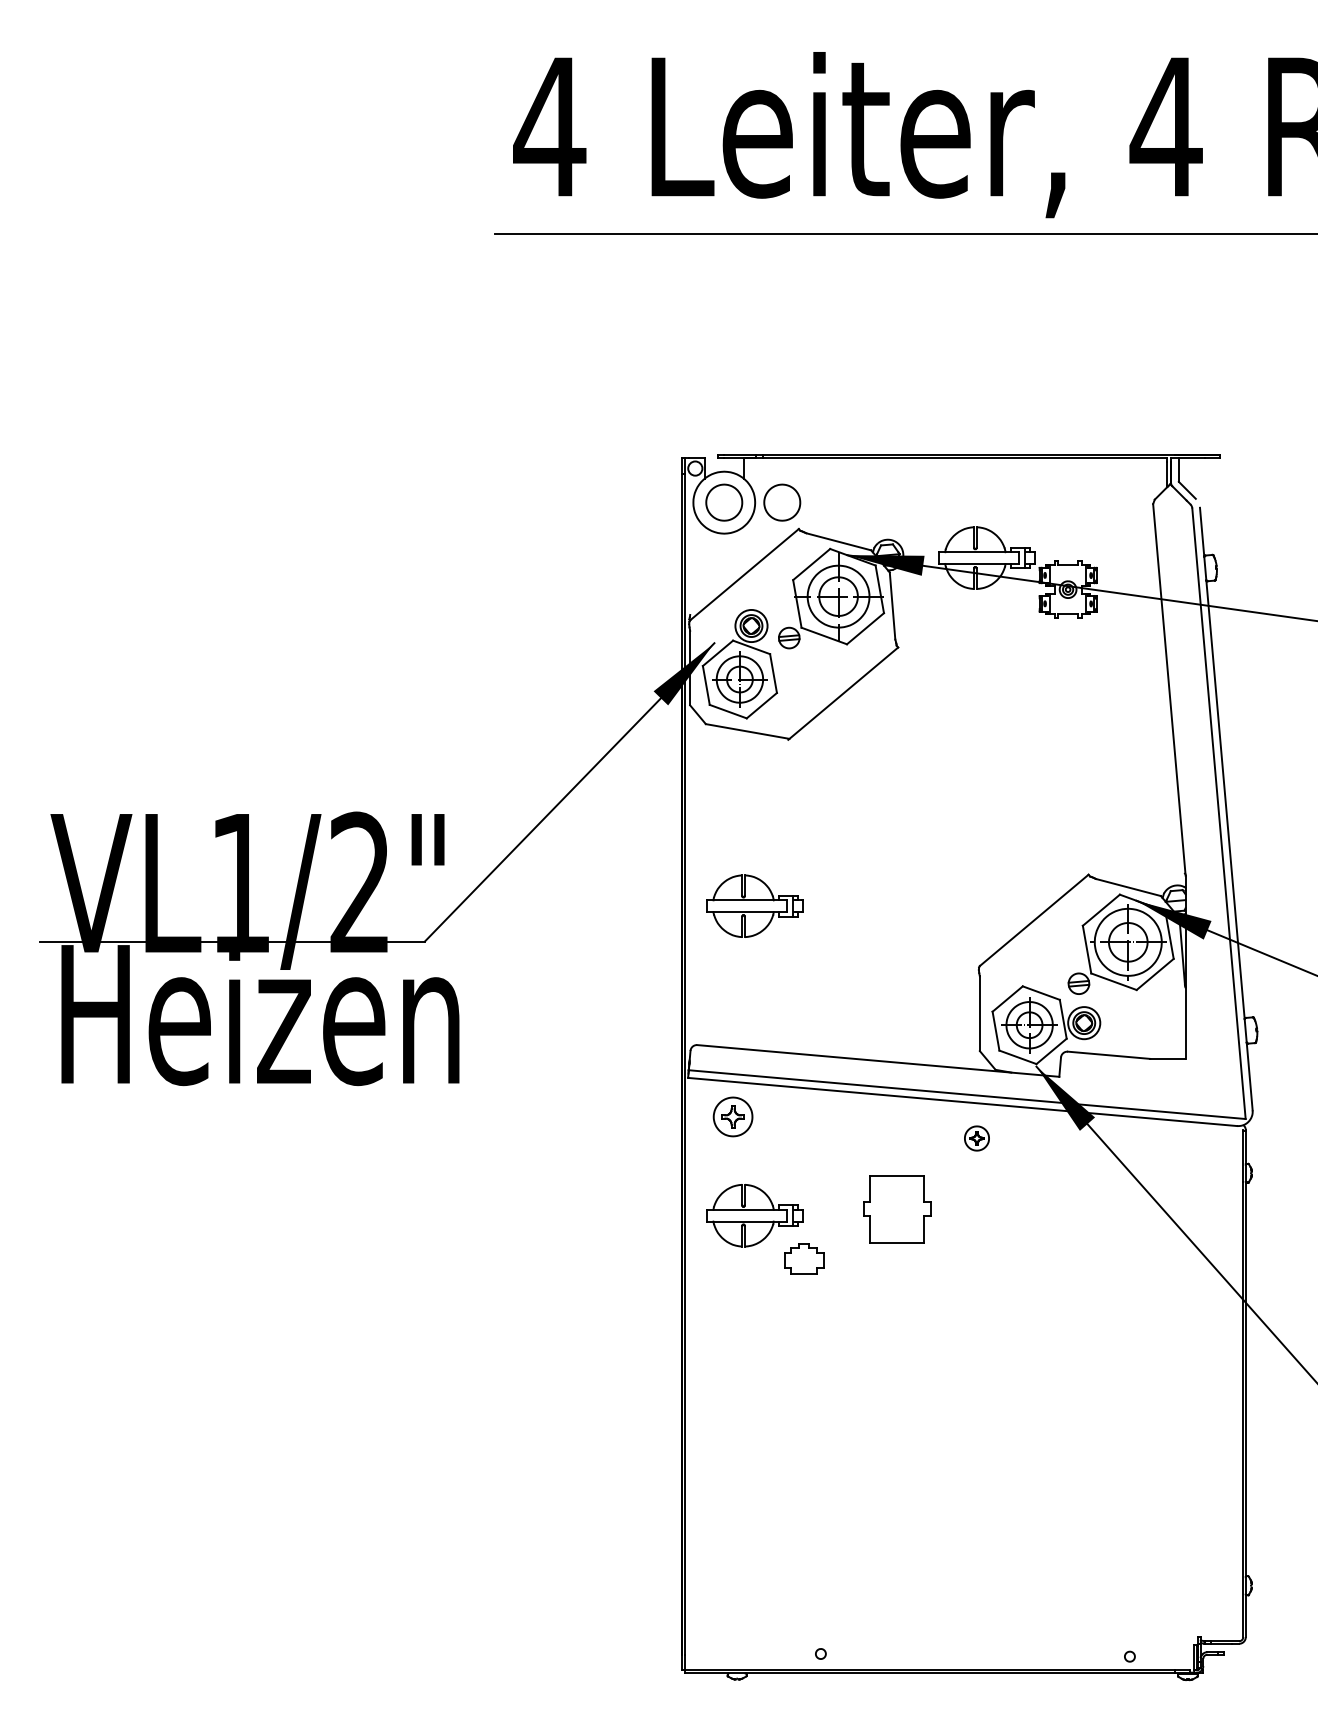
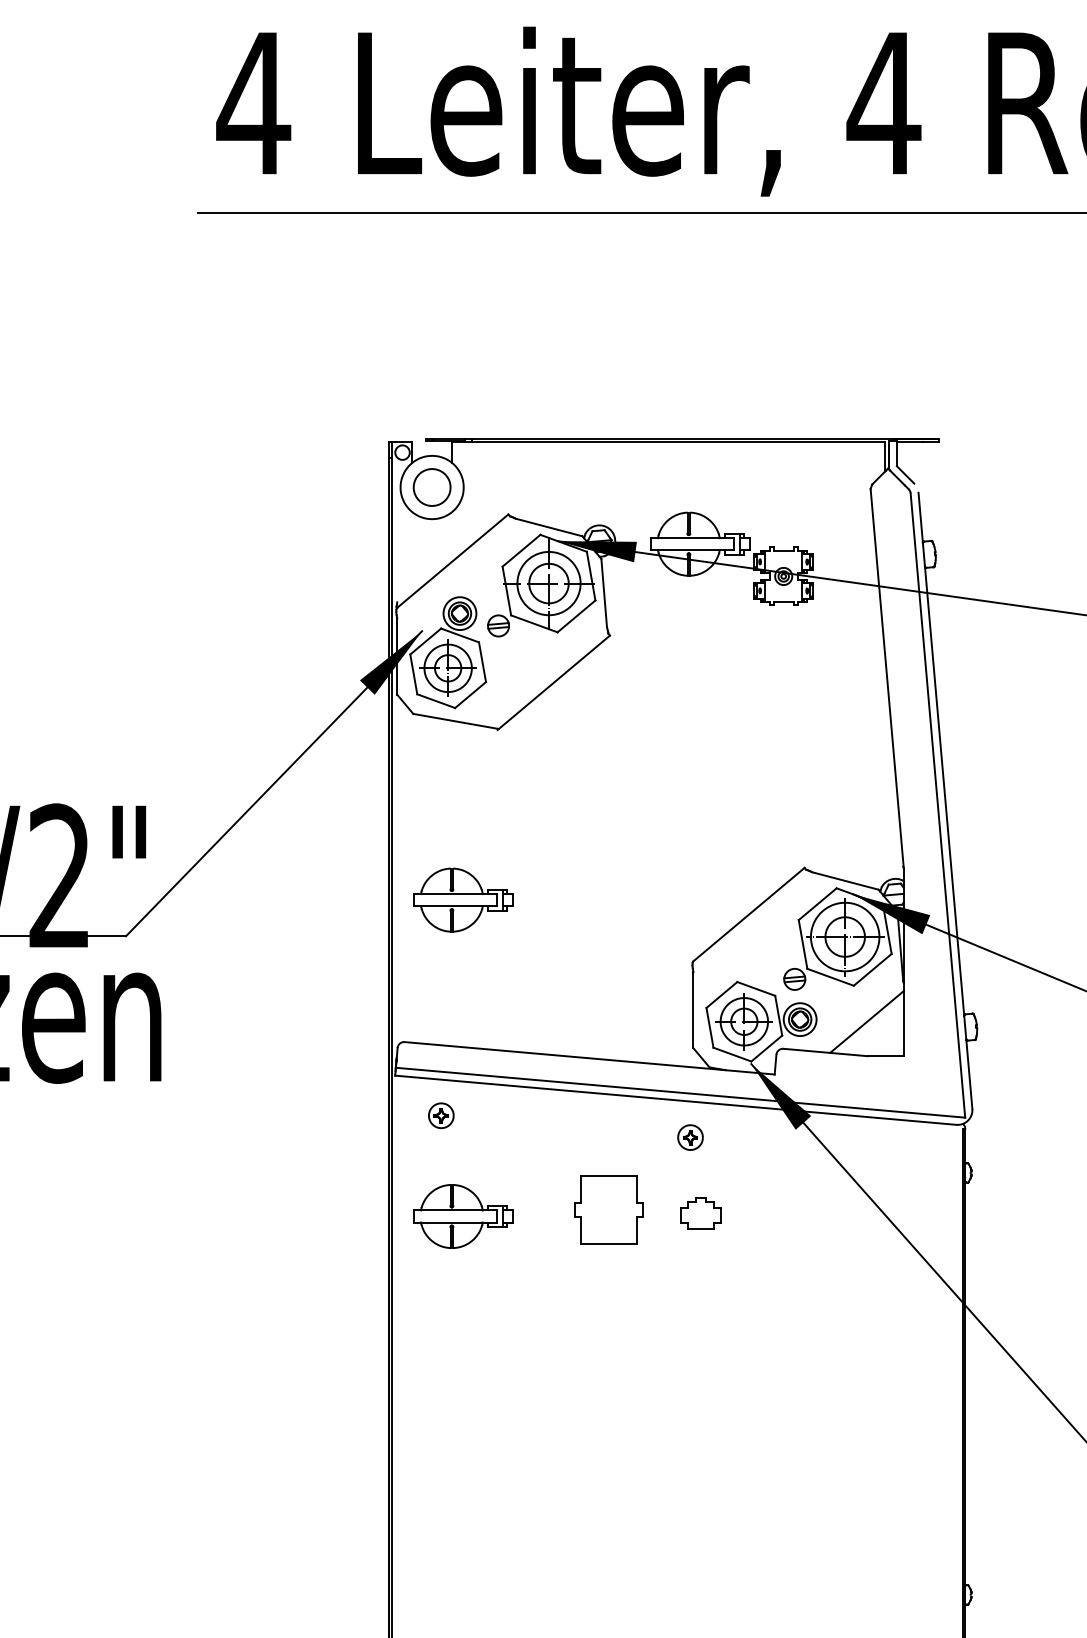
part: (782, 502) -> (491, 487), removed
line: (1149, 1025) -> (866, 1022), added
part: (733, 1117) -> (441, 1116), size x0.62
part: (804, 1258) -> (701, 1213), moved

